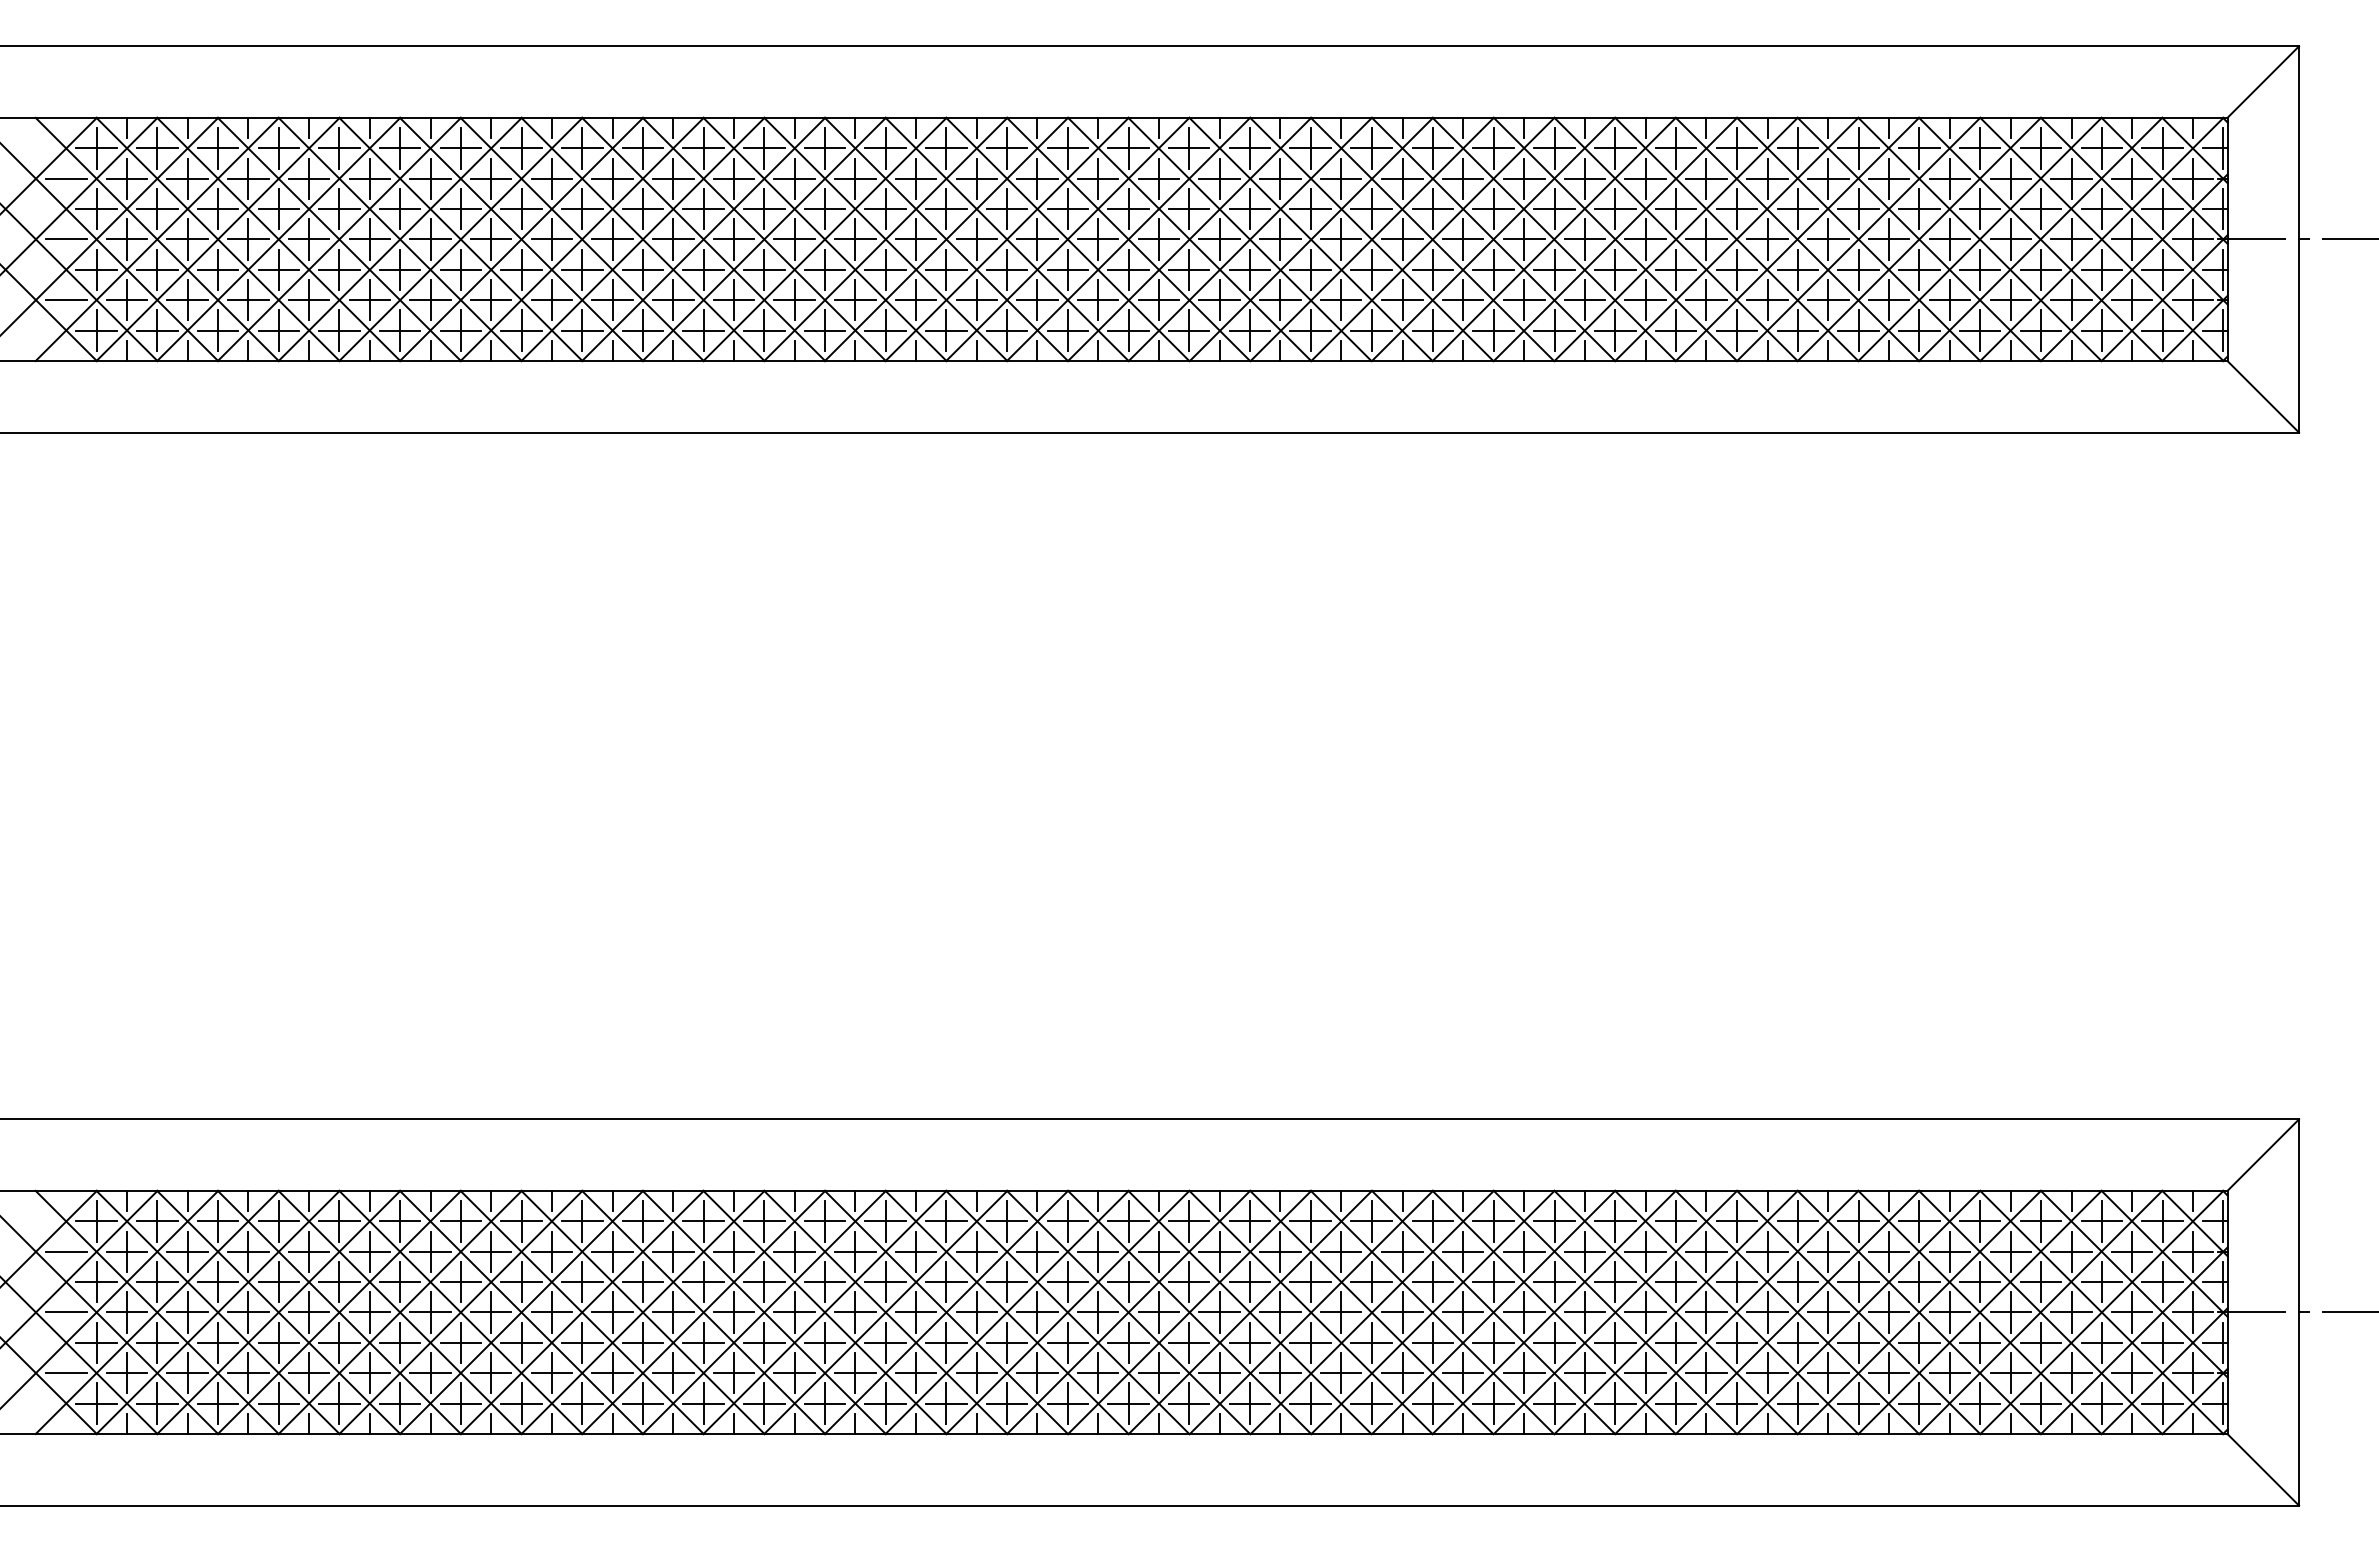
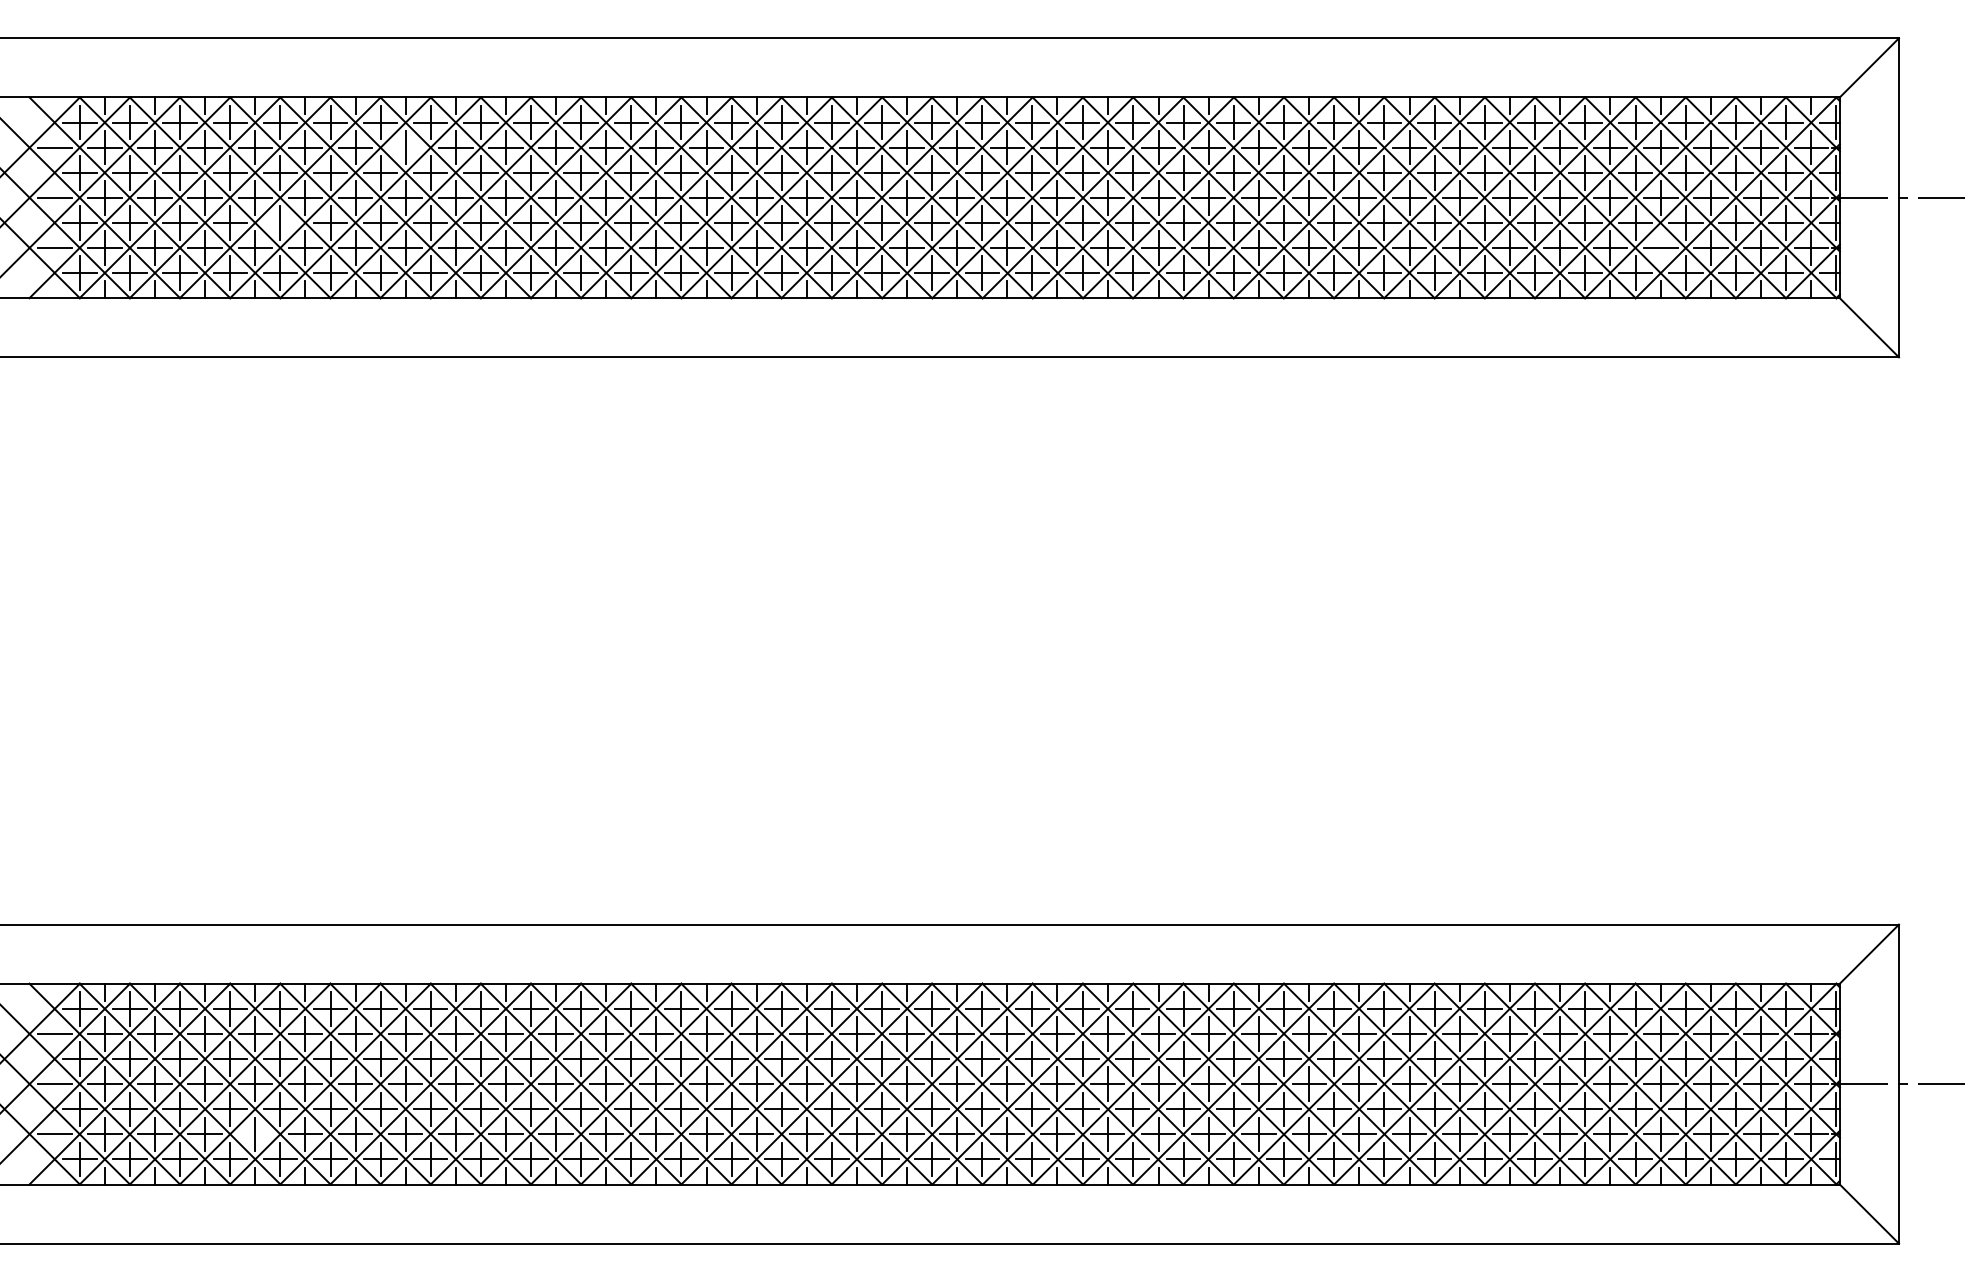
line: (491, 178) -> (405, 147), removed
line: (339, 269) -> (280, 222), removed
line: (2010, 299) -> (1660, 247), removed
line: (308, 1373) -> (254, 1134), removed

